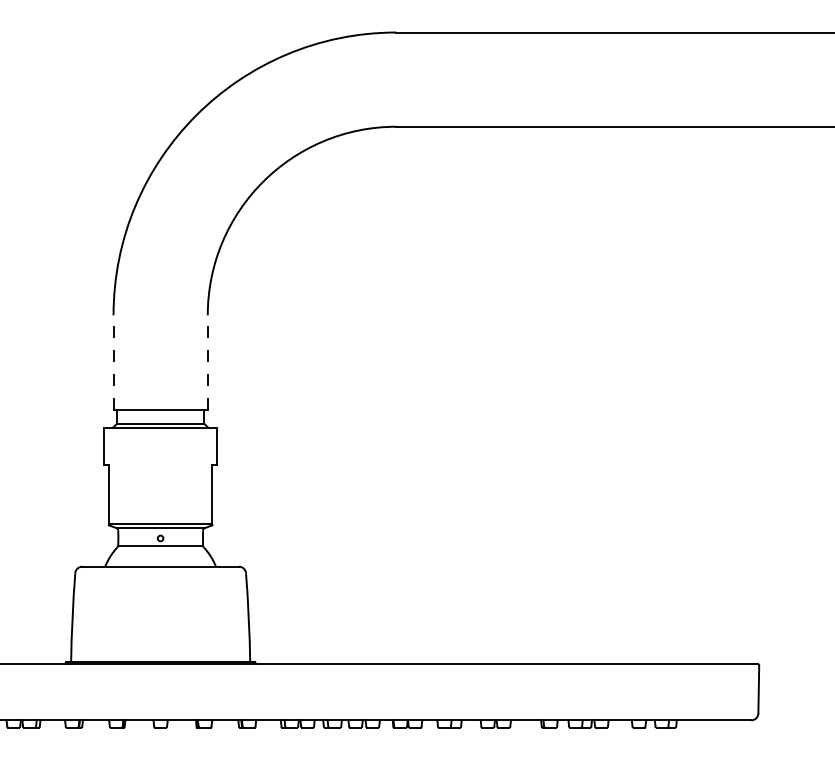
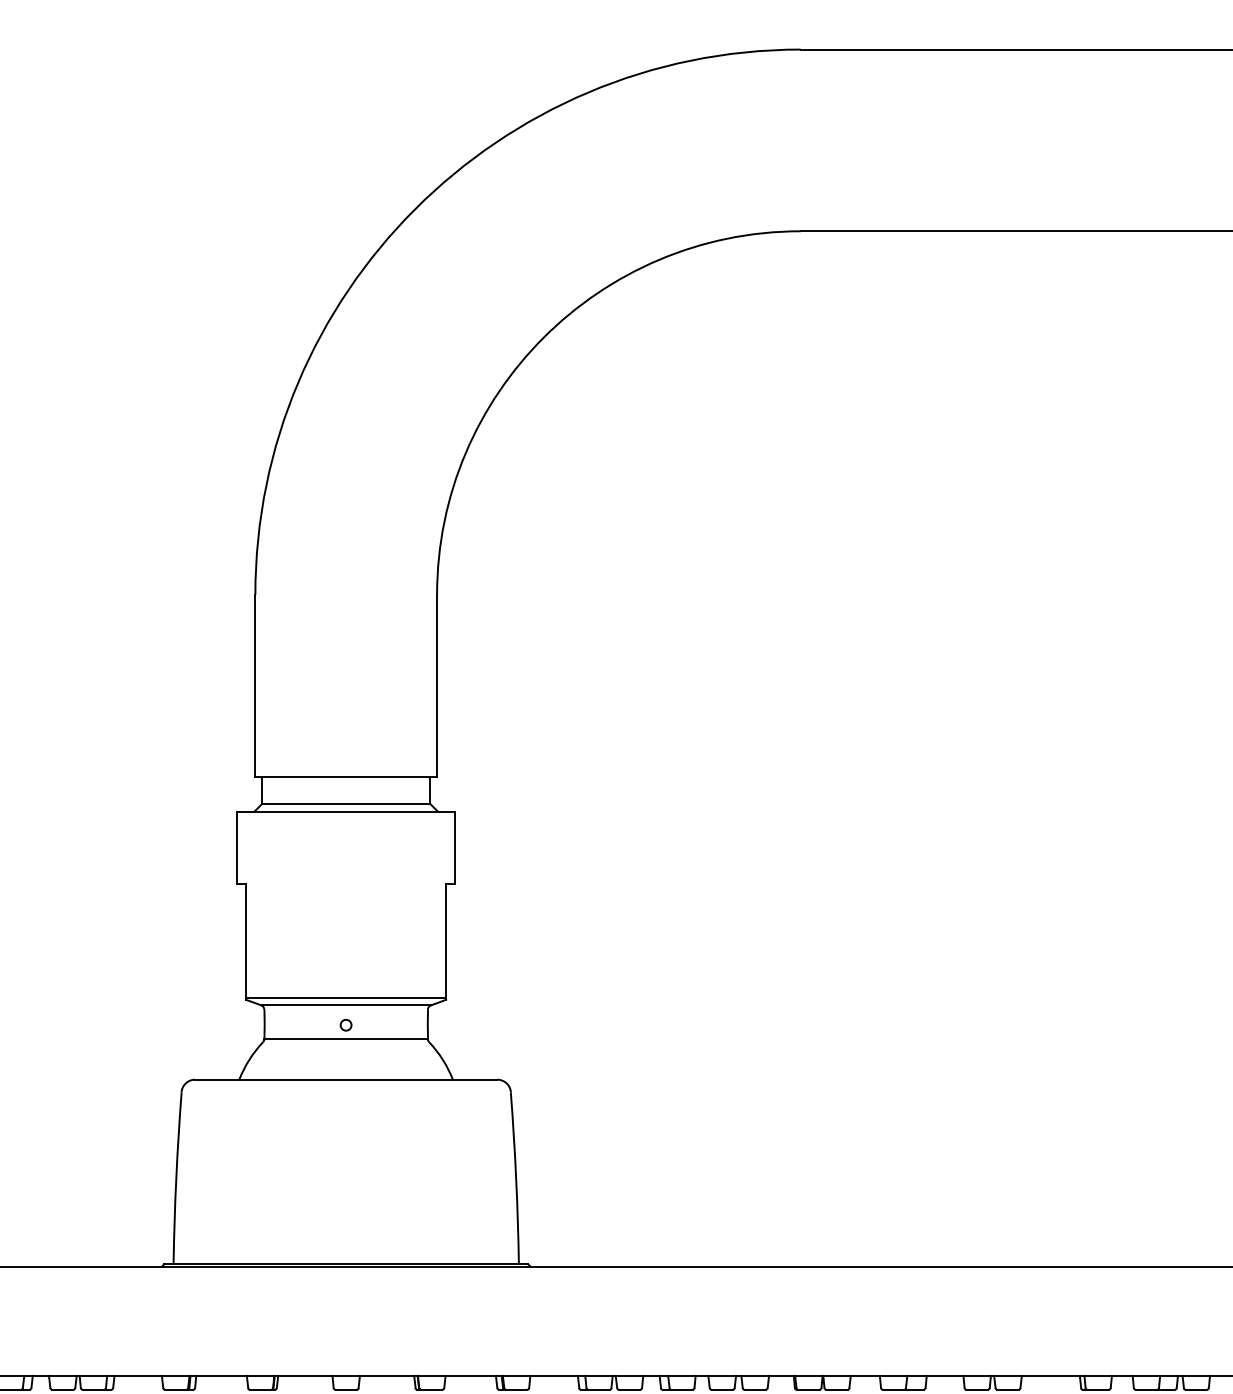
line: (113, 361) -> (255, 683), dashed -> solid
line: (207, 361) -> (436, 683), dashed -> solid

